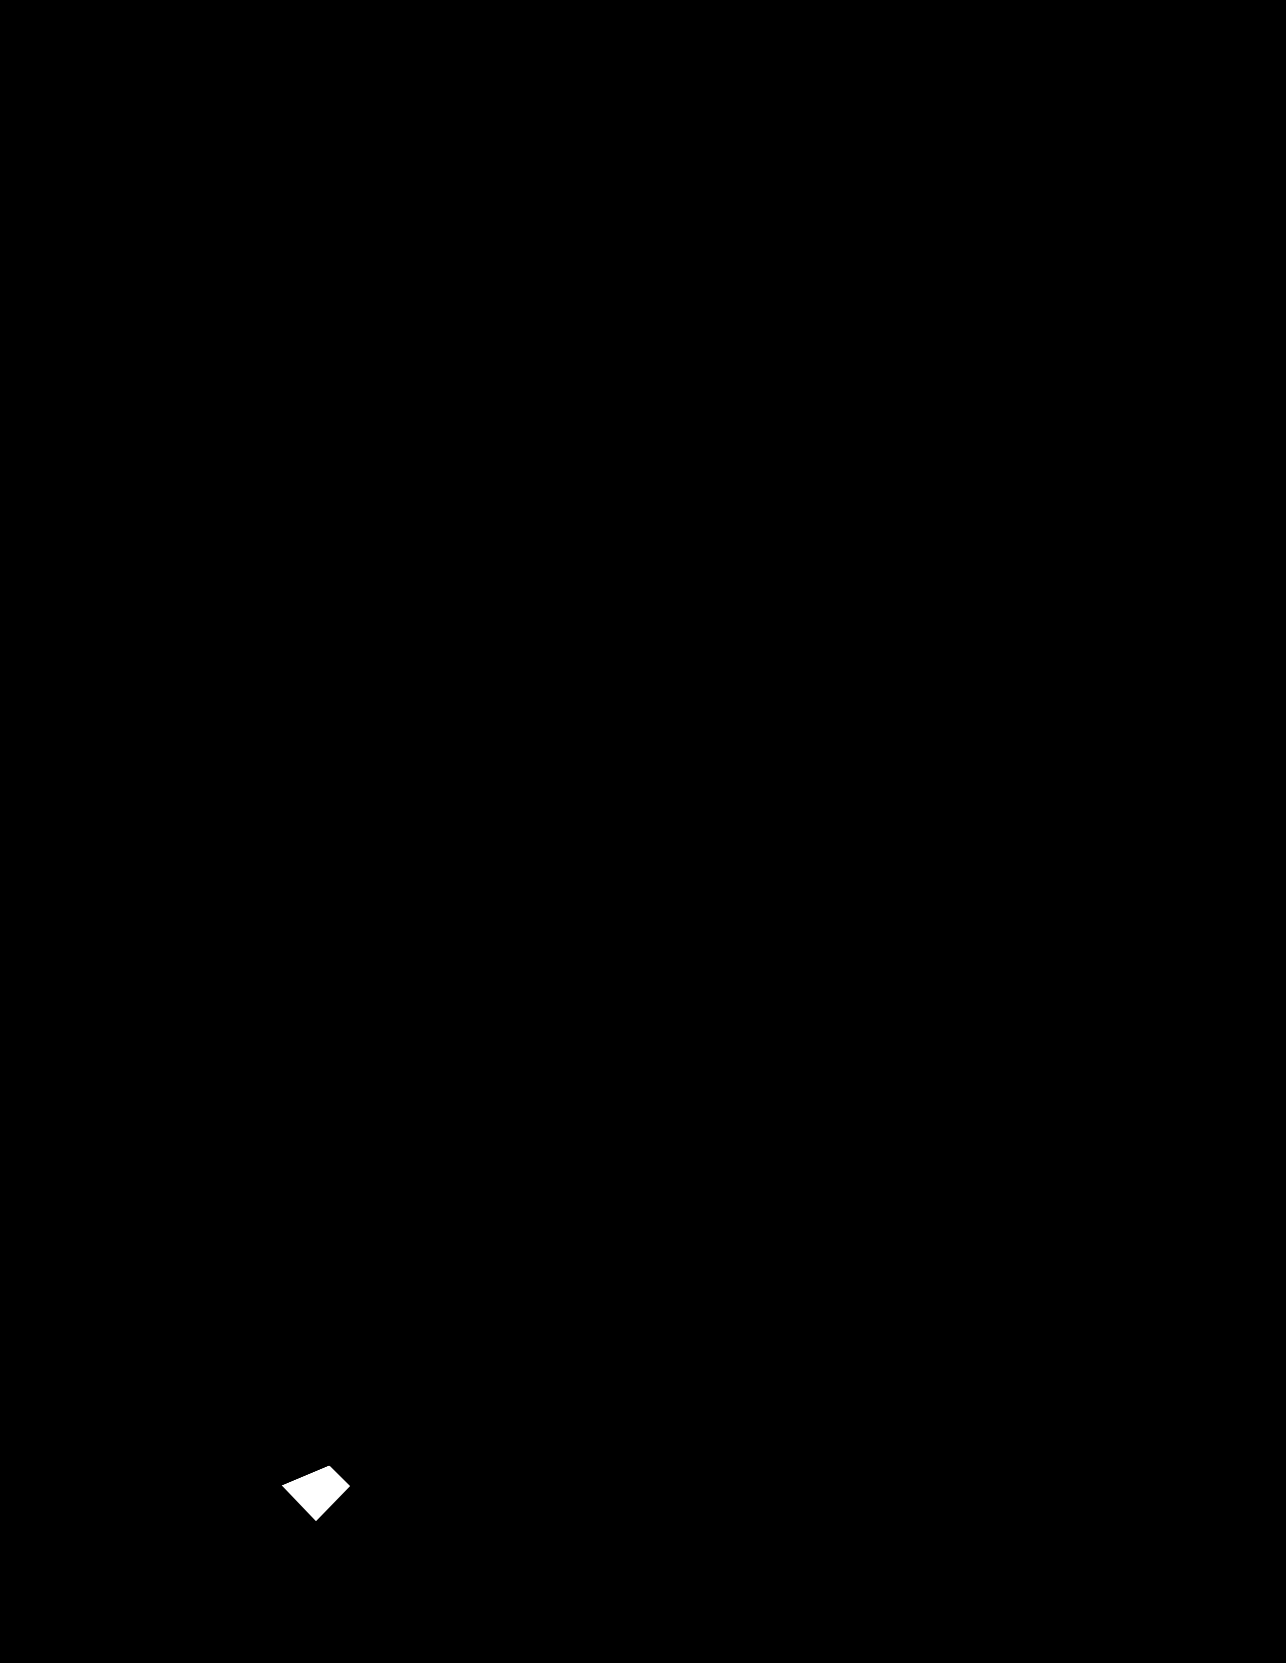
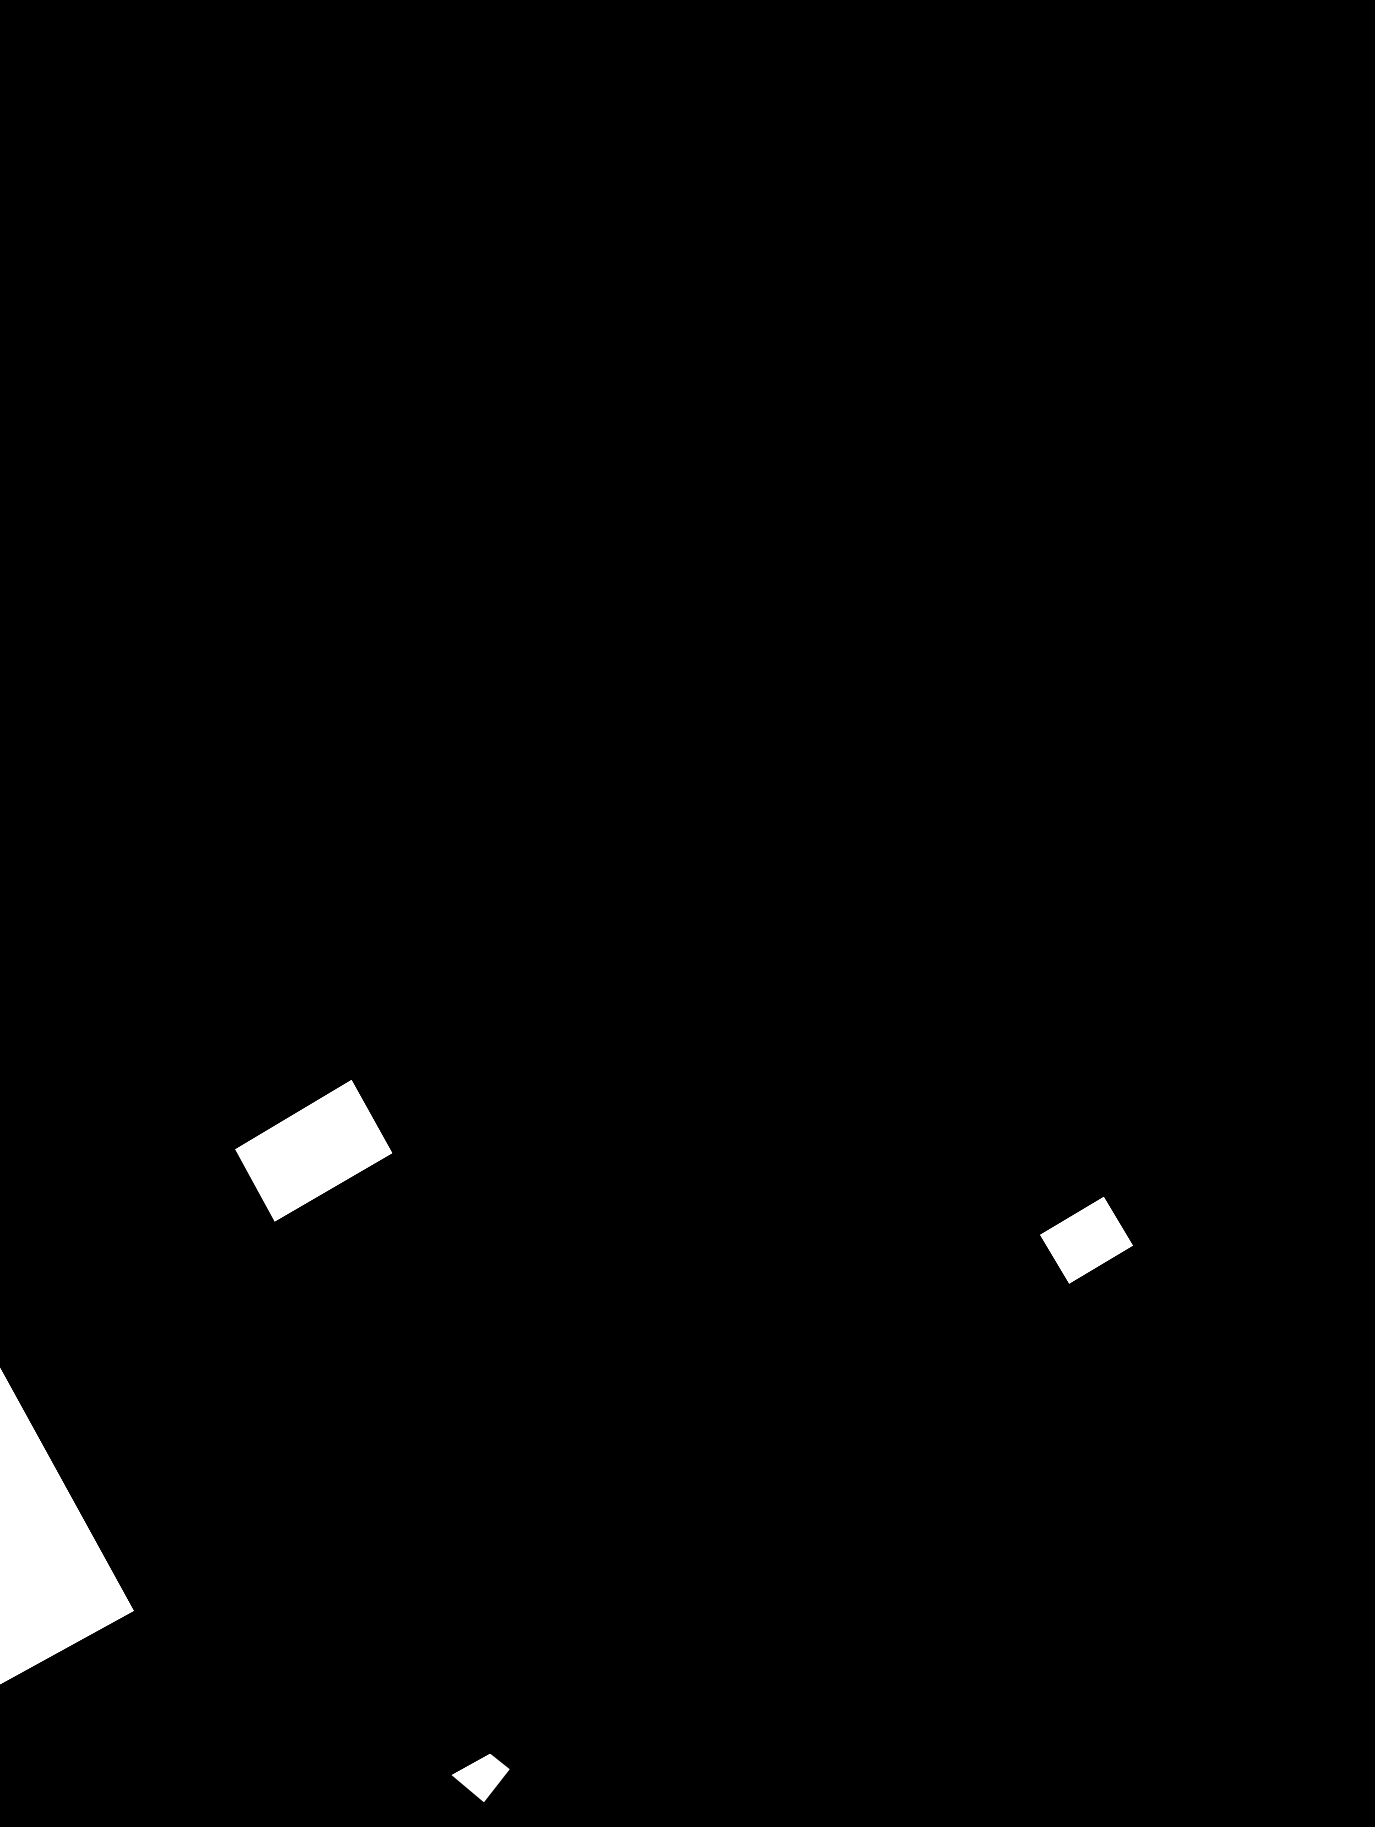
fill: (201, 748) -> (313, 1150), removed
fill: (1081, 948) -> (1086, 1240), removed

